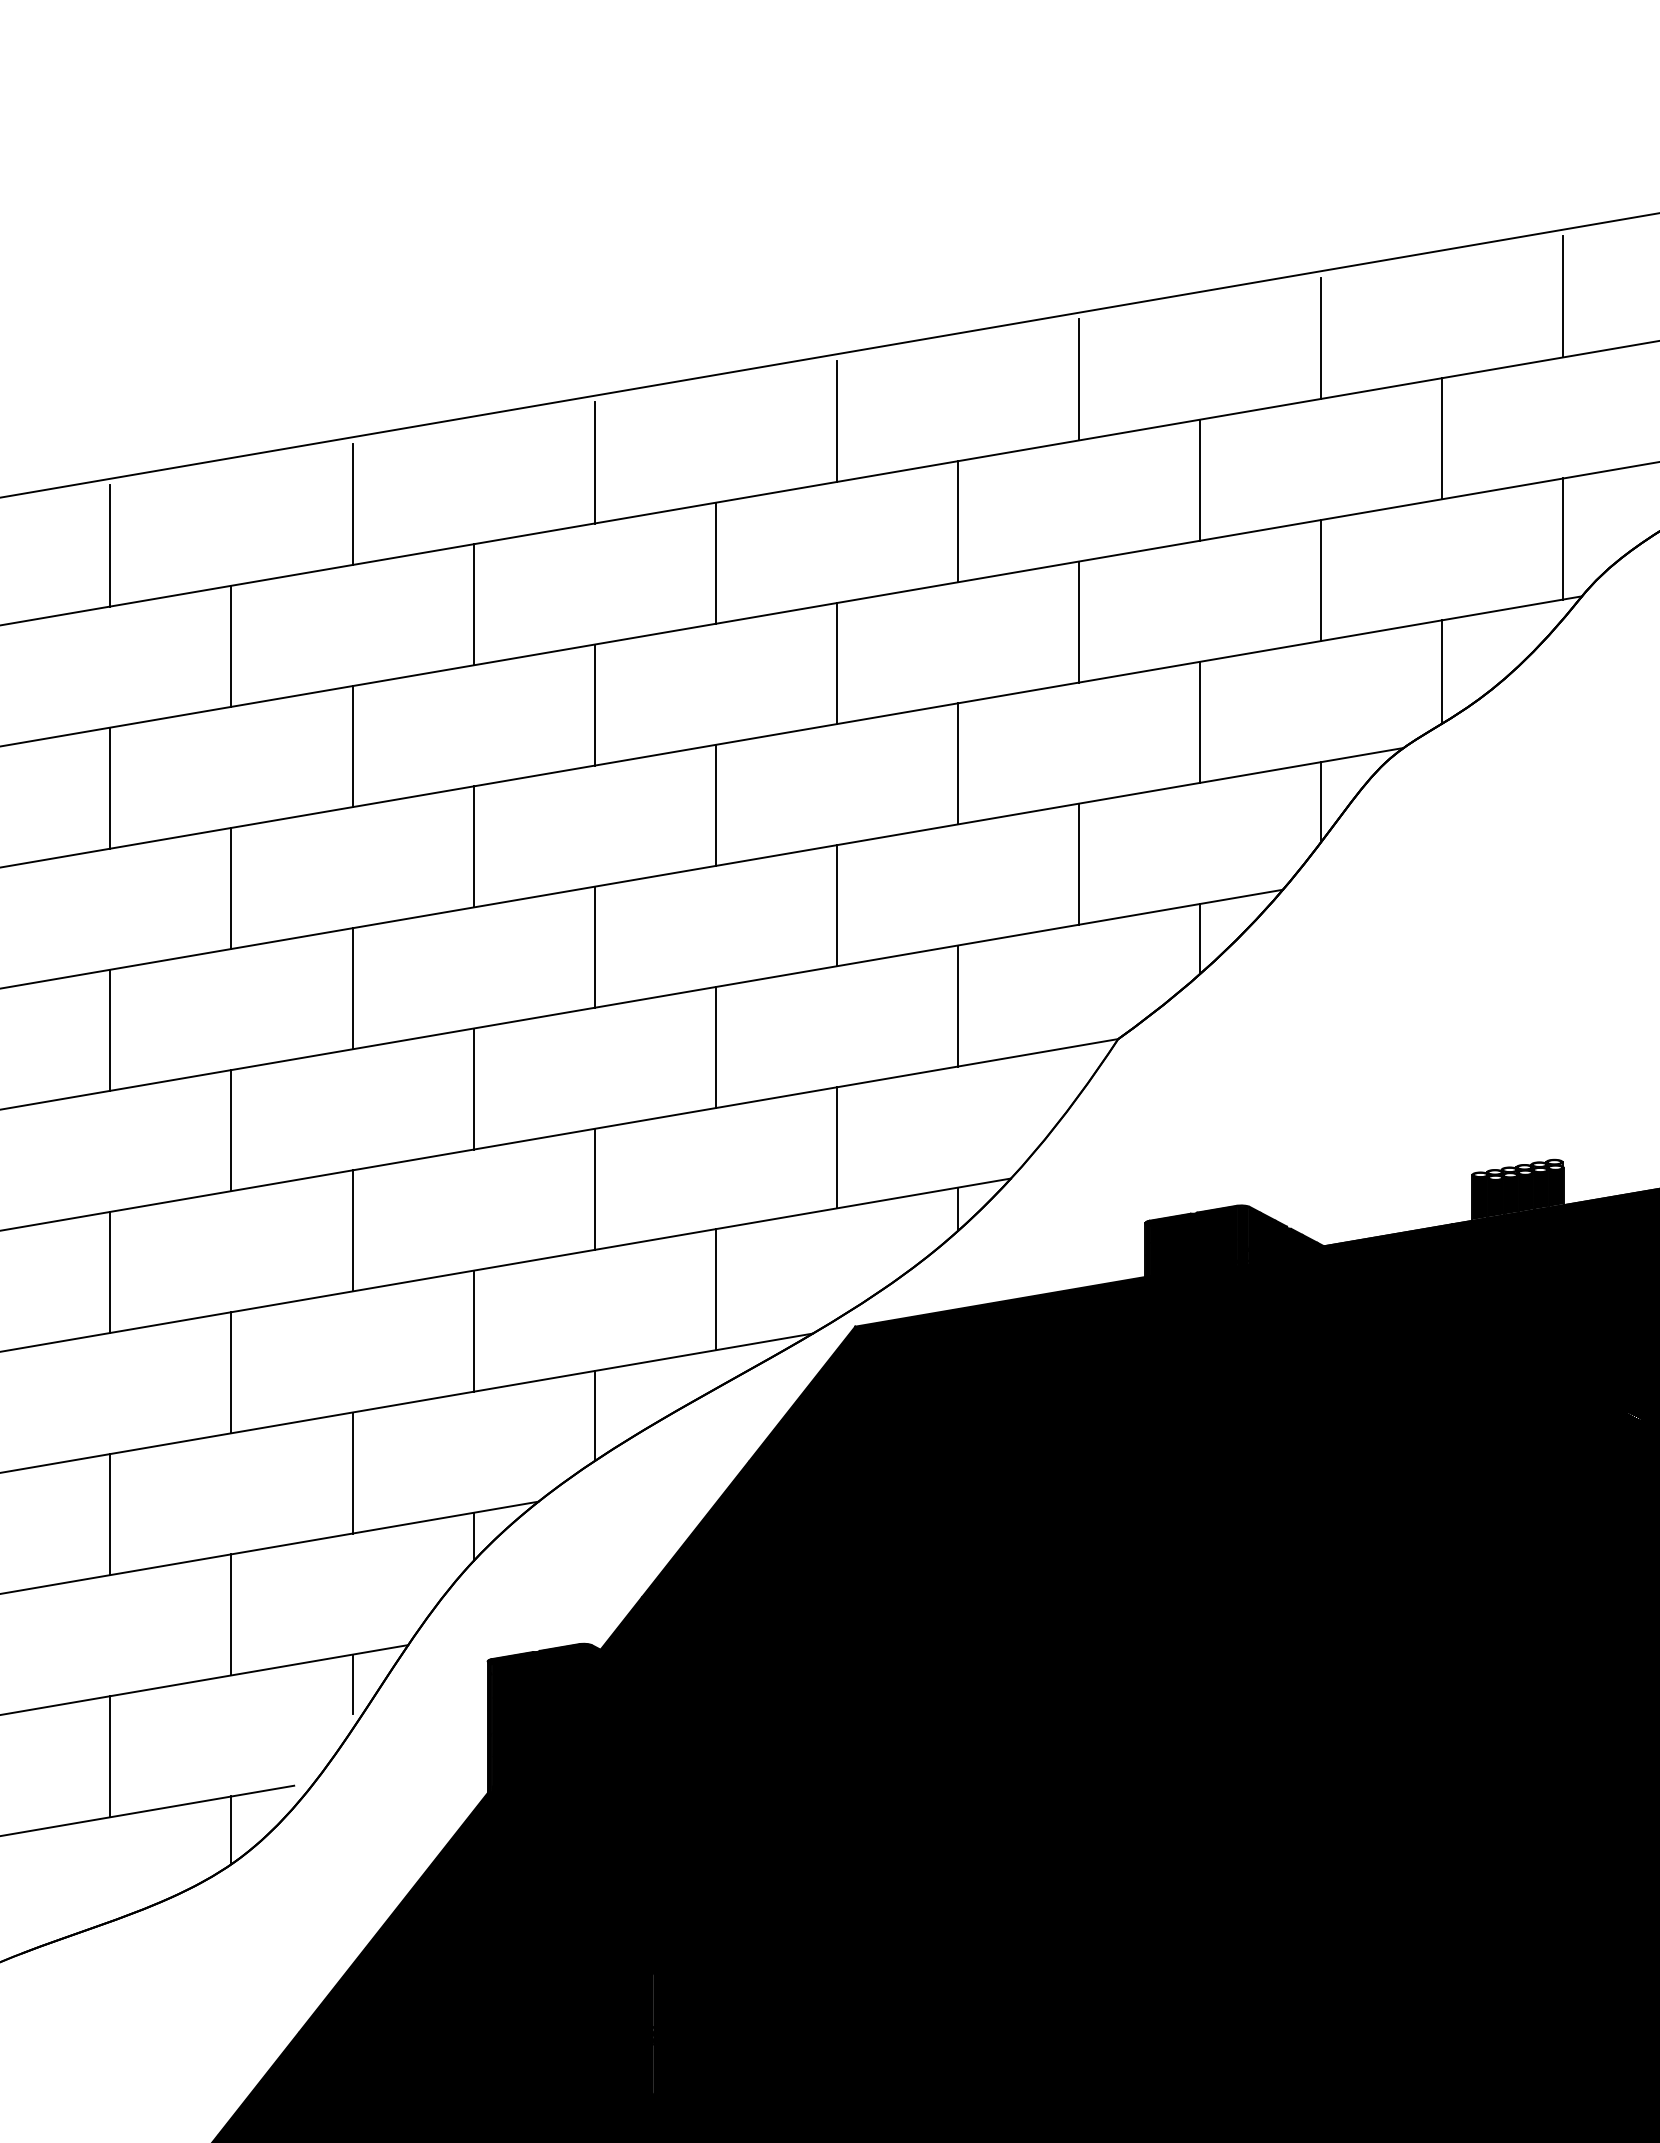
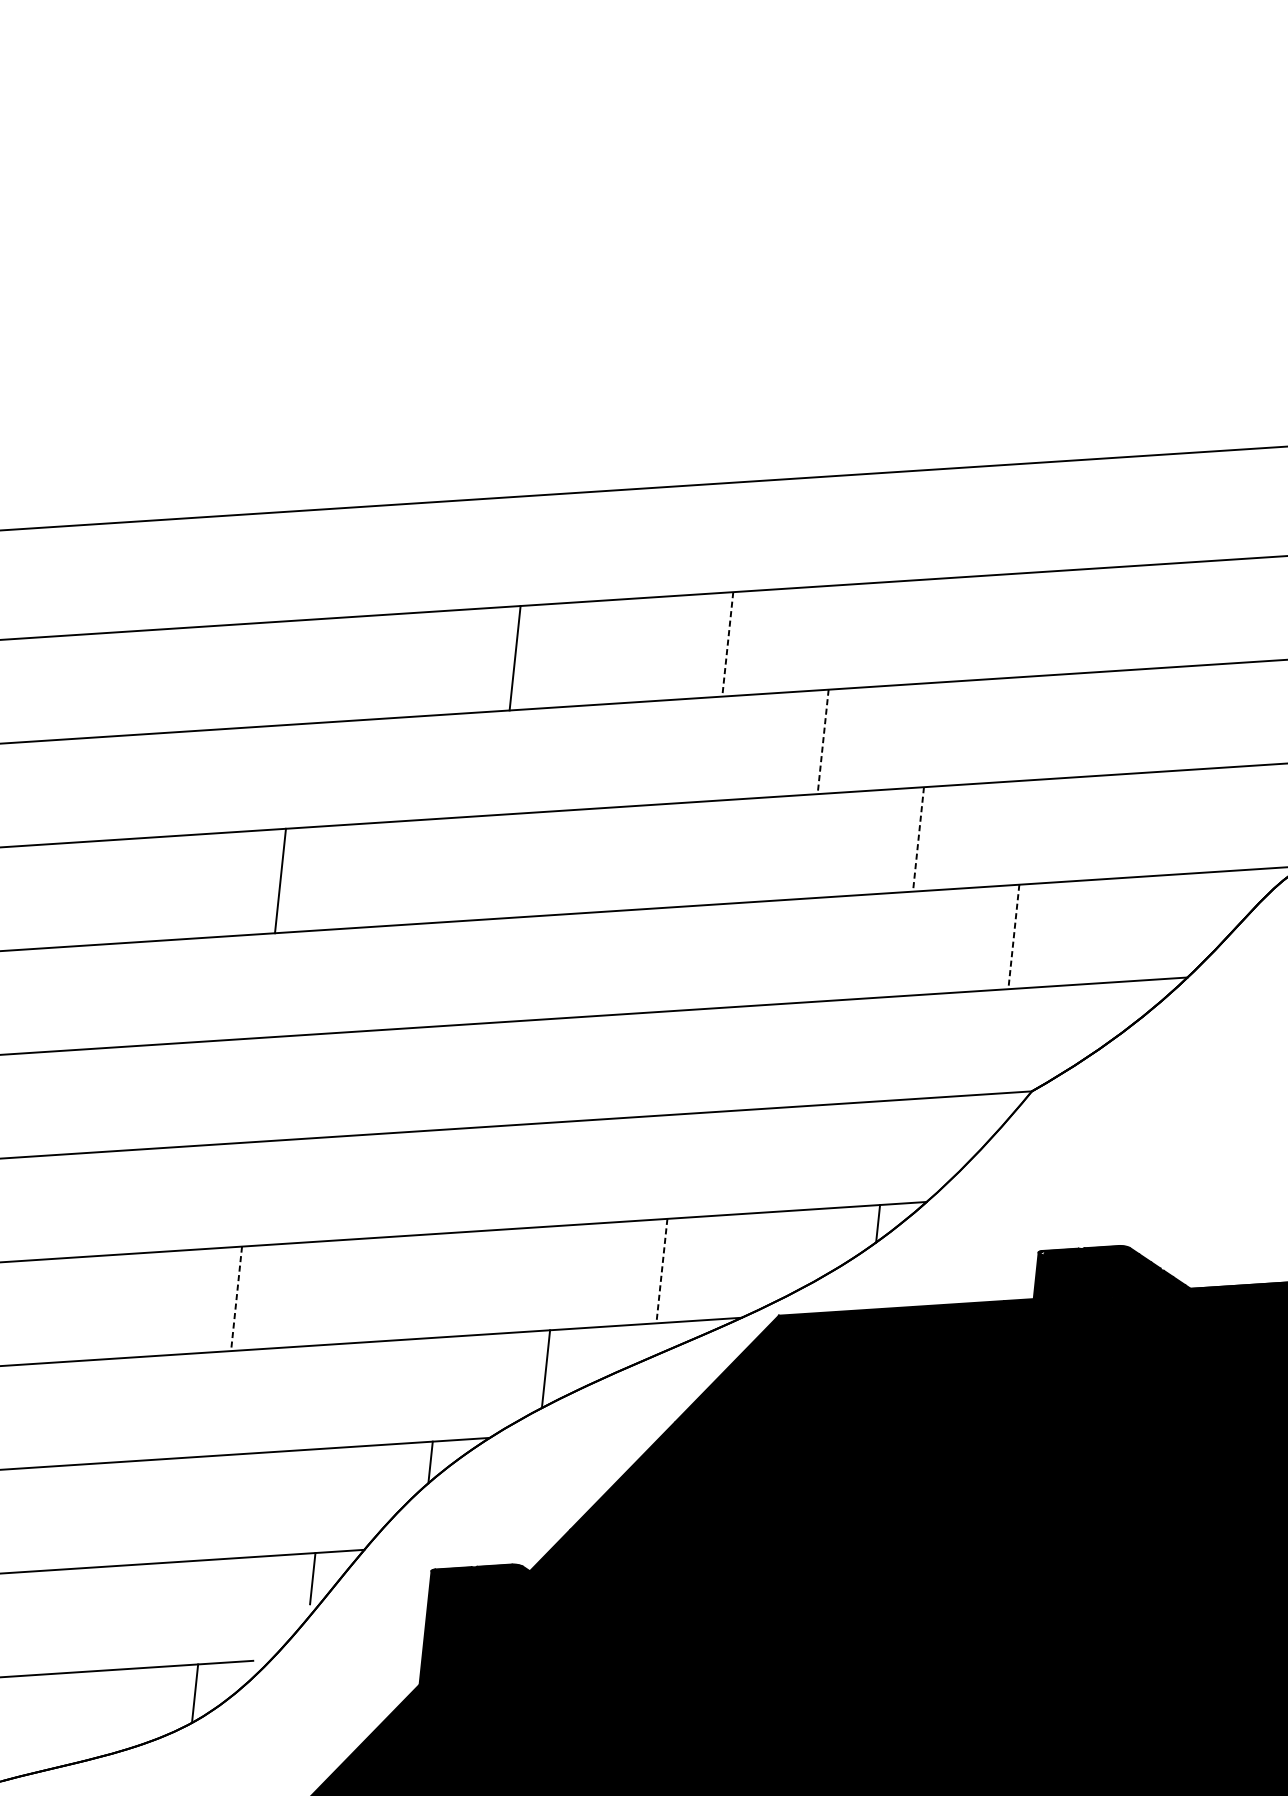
line: (1321, 337) -> (1270, 504), removed
line: (1078, 379) -> (1057, 518), removed
line: (836, 420) -> (844, 532), removed
line: (594, 462) -> (632, 546), removed
line: (1200, 479) -> (1153, 616), removed
line: (352, 504) -> (419, 560), removed
line: (957, 521) -> (940, 630), removed
line: (110, 545) -> (207, 574), removed
line: (715, 563) -> (727, 644), solid -> dashed
line: (1321, 580) -> (1248, 714), removed
line: (1078, 621) -> (1035, 727), removed
line: (231, 645) -> (302, 671), removed
line: (836, 663) -> (822, 741), solid -> dashed
line: (594, 704) -> (610, 755), removed
line: (1200, 721) -> (1131, 824), removed
line: (352, 746) -> (397, 769), removed
line: (957, 763) -> (918, 839), solid -> dashed
line: (110, 787) -> (185, 782), removed
line: (1321, 802) -> (1228, 905), removed
line: (715, 804) -> (705, 852), removed
line: (473, 846) -> (493, 866), removed
line: (1078, 864) -> (1013, 937), solid -> dashed
line: (836, 905) -> (800, 950), removed
line: (1200, 938) -> (1111, 1012), removed
line: (594, 946) -> (588, 964), removed
line: (352, 988) -> (375, 978), removed
line: (957, 1005) -> (896, 1047), removed
line: (110, 1029) -> (163, 991), removed
line: (715, 1047) -> (683, 1062), removed
line: (473, 1088) -> (471, 1075), removed
line: (231, 1130) -> (258, 1089), removed
line: (836, 1147) -> (778, 1159), removed
line: (594, 1188) -> (566, 1172), removed
line: (352, 1230) -> (353, 1187), removed
line: (110, 1271) -> (141, 1200), removed
line: (715, 1289) -> (661, 1270), solid -> dashed
line: (473, 1330) -> (449, 1284), removed
line: (231, 1372) -> (236, 1298), solid -> dashed
line: (352, 1472) -> (331, 1395), removed
line: (110, 1514) -> (119, 1410), removed
line: (231, 1614) -> (214, 1507), removed
line: (110, 1756) -> (97, 1618), removed

